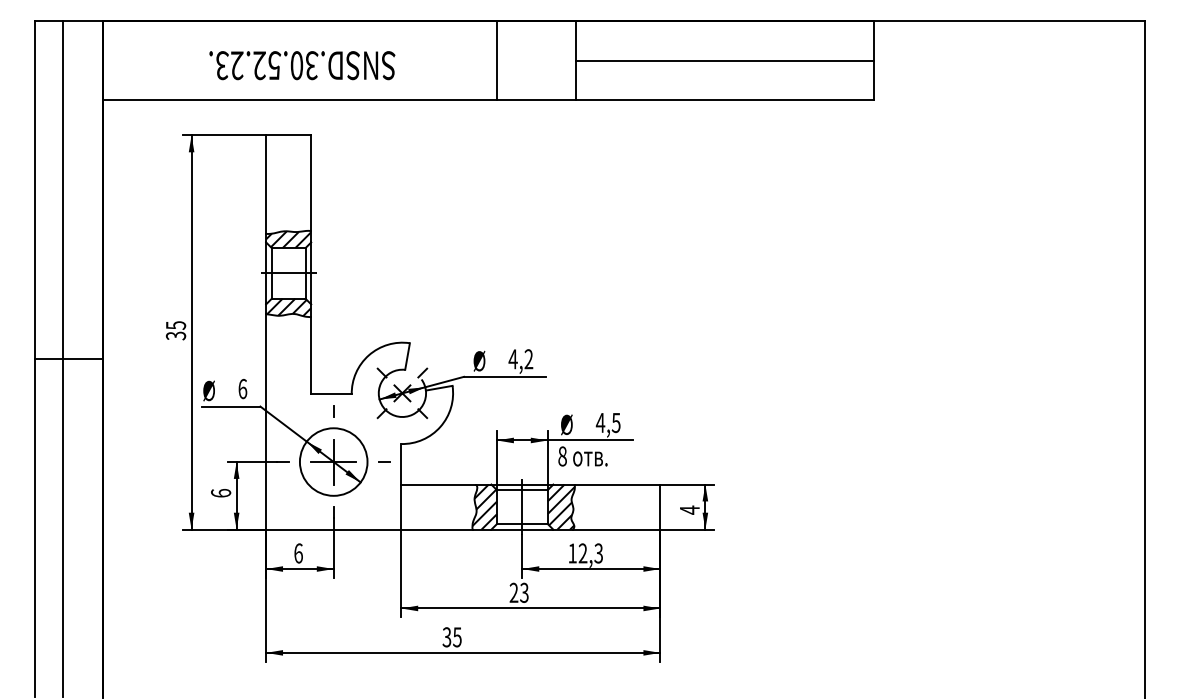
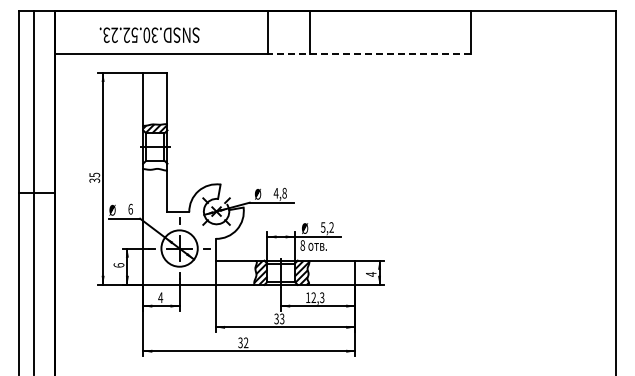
line: (723, 60) -> (389, 32), removed
text: (301, 64) -> (149, 34), moved
line: (686, 99) -> (369, 53), solid -> dashed
hatch: (288, 307) -> (155, 165), removed
text: (528, 359) -> (284, 193), 4,2 -> 4,8
text: (606, 422) -> (326, 227), 4,5 -> 5,2
text: (298, 553) -> (160, 297), 6 -> 4
text: (513, 593) -> (276, 319), 23 -> 33
text: (456, 636) -> (245, 342), 35 -> 32

